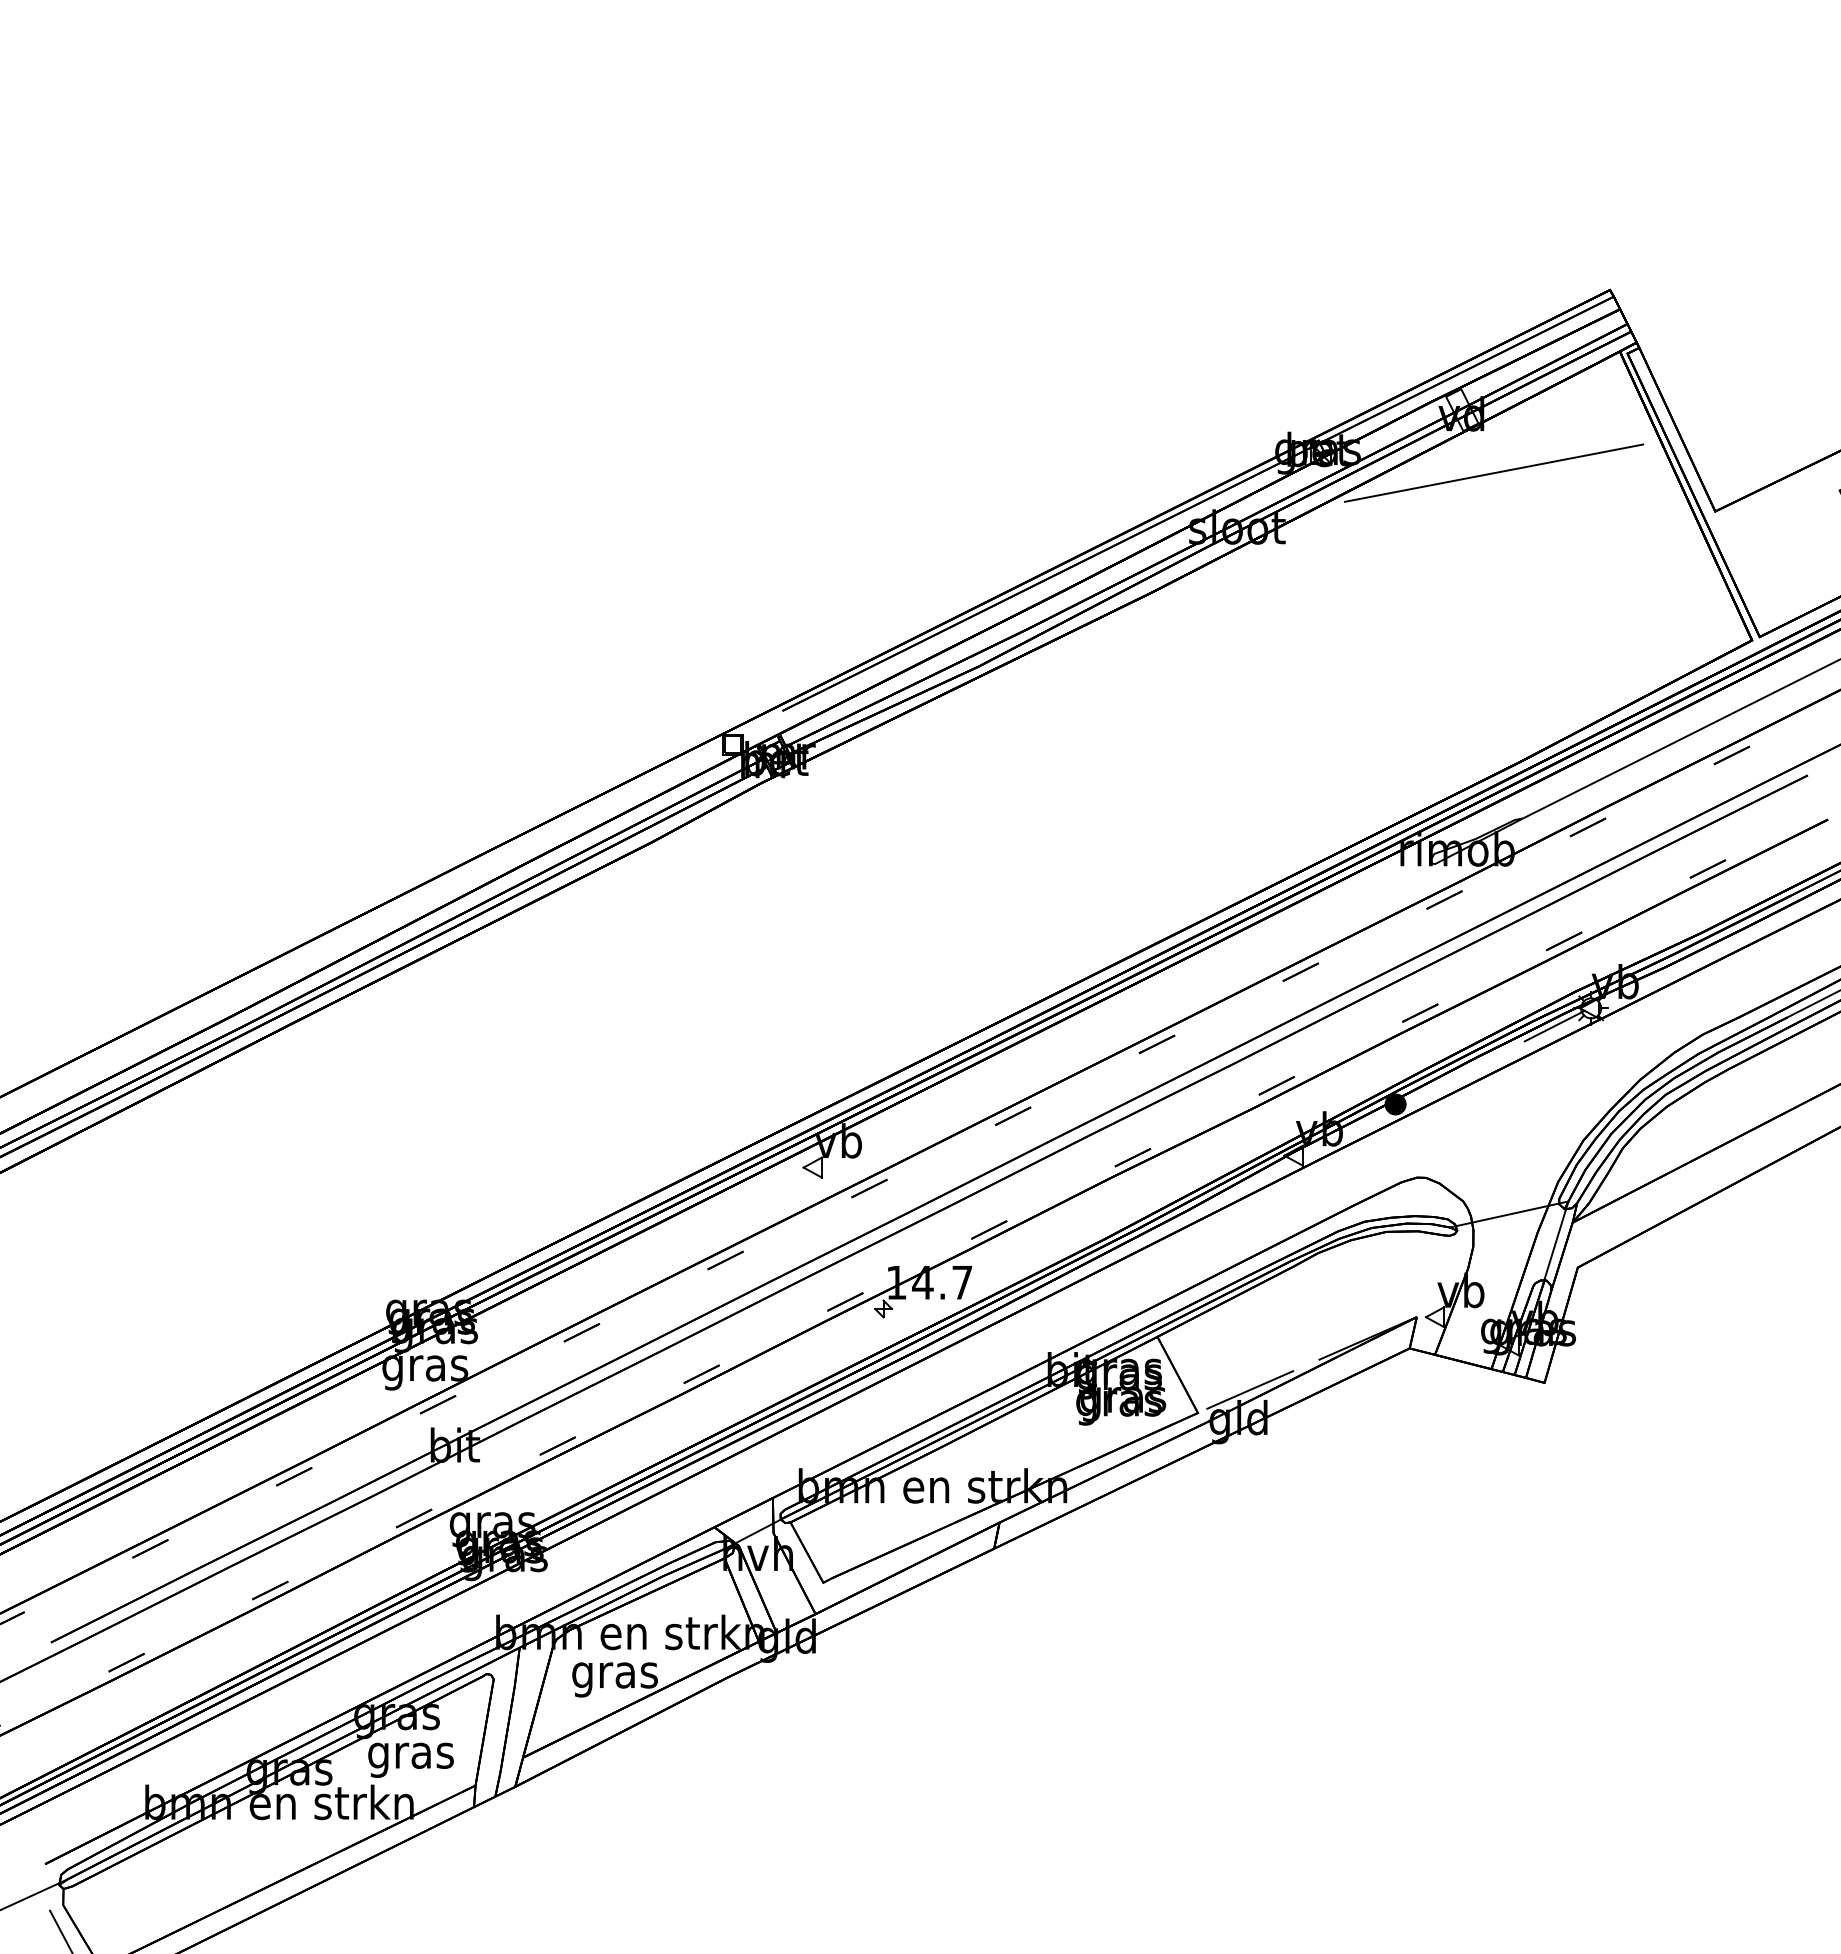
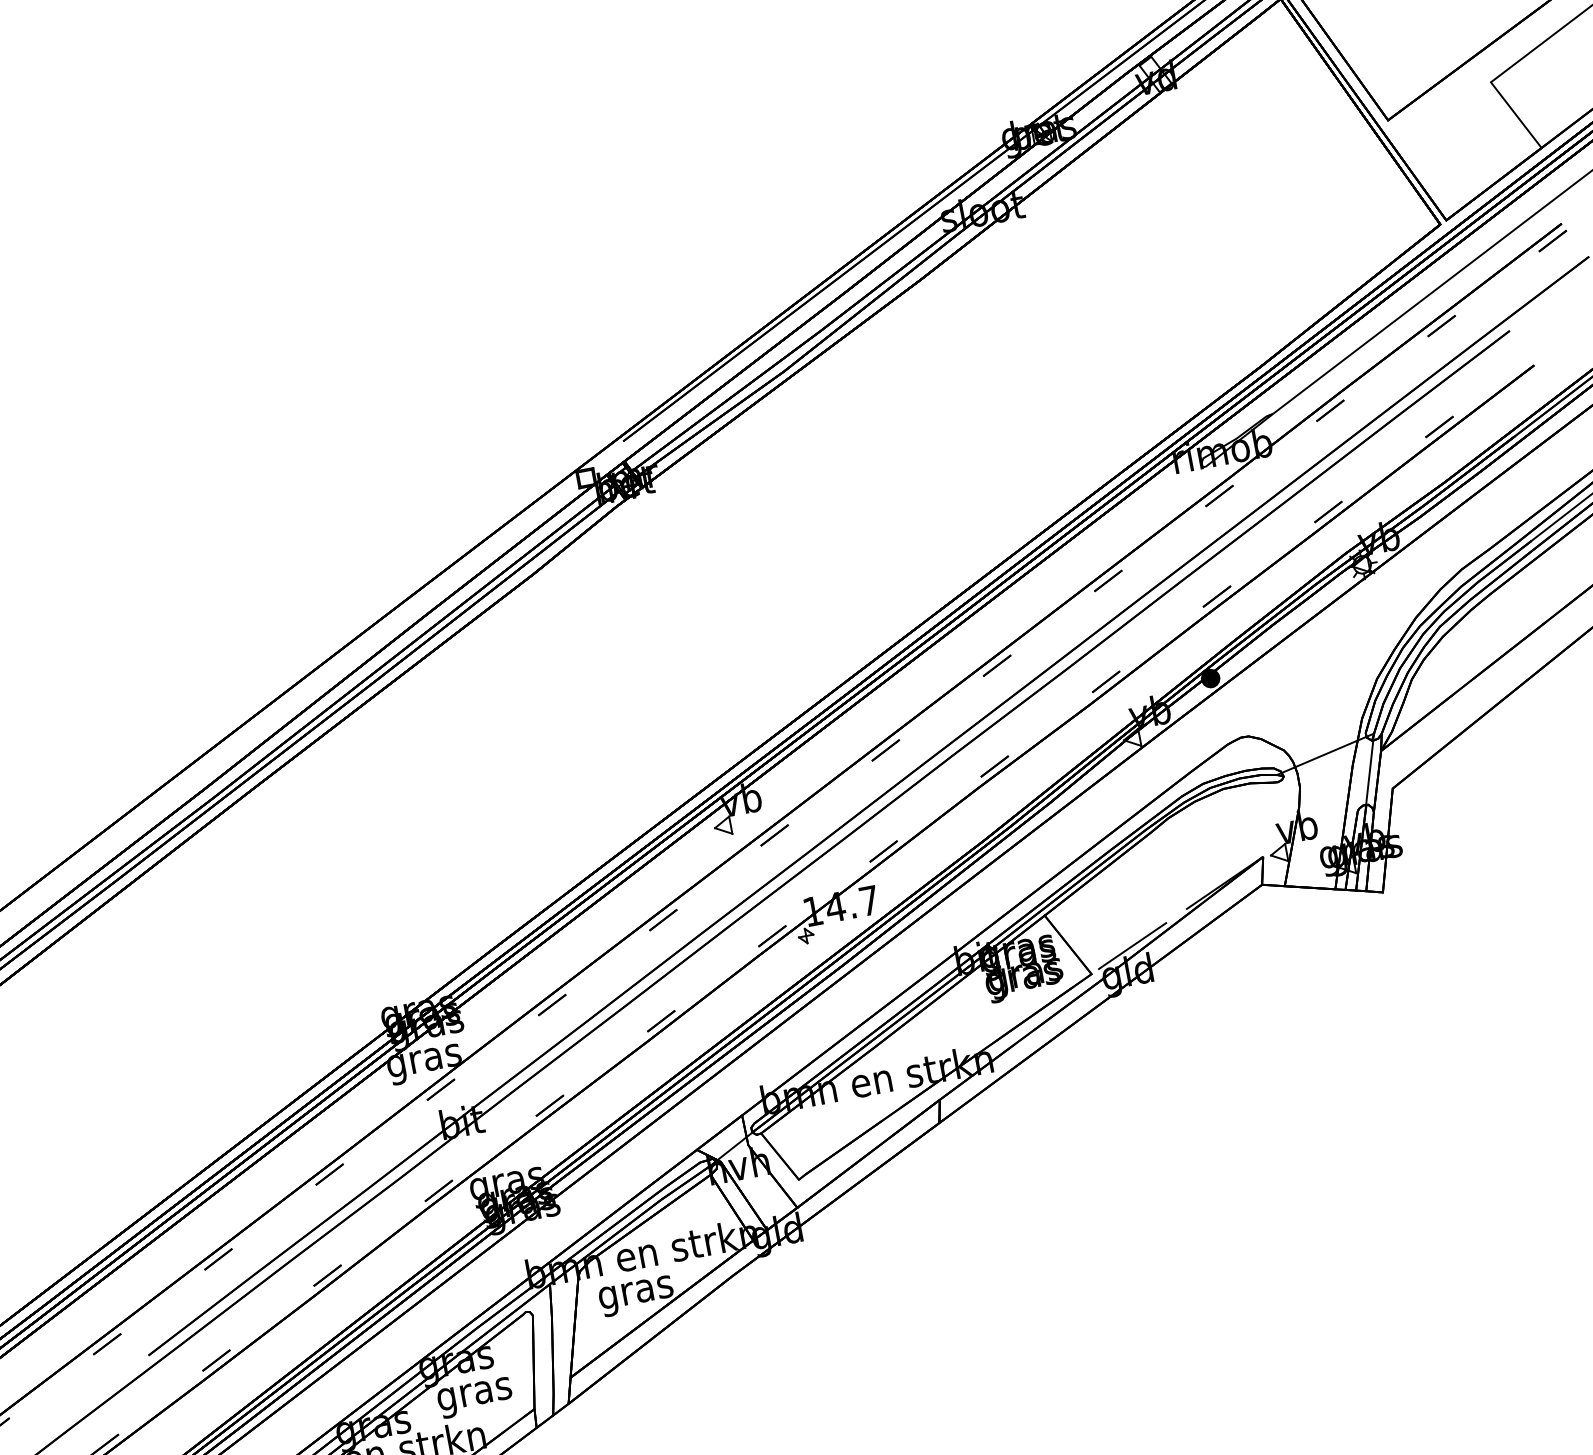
line: (1493, 472) -> (1192, 122), removed
line: (1554, 1025) -> (1333, 585), removed

